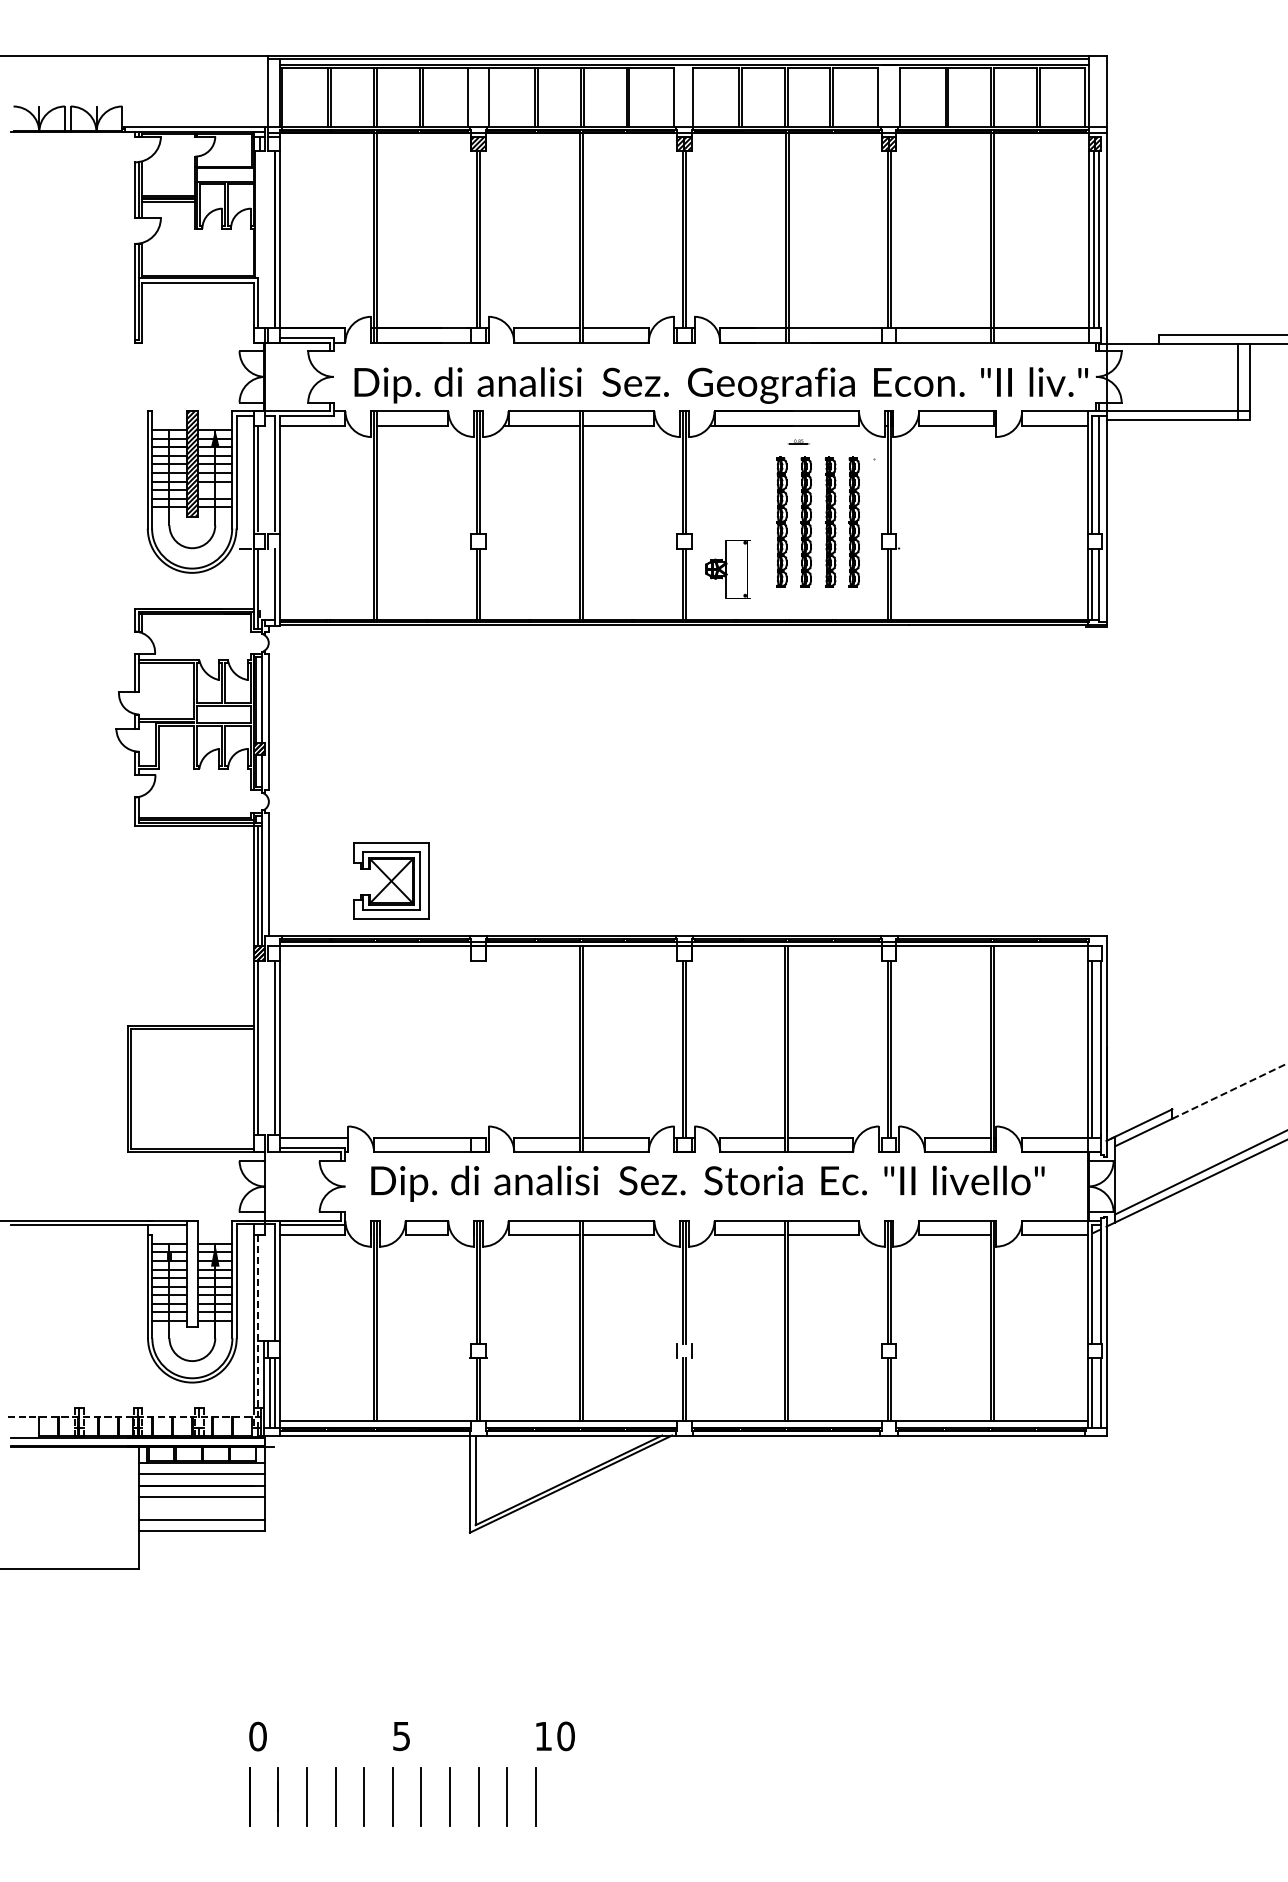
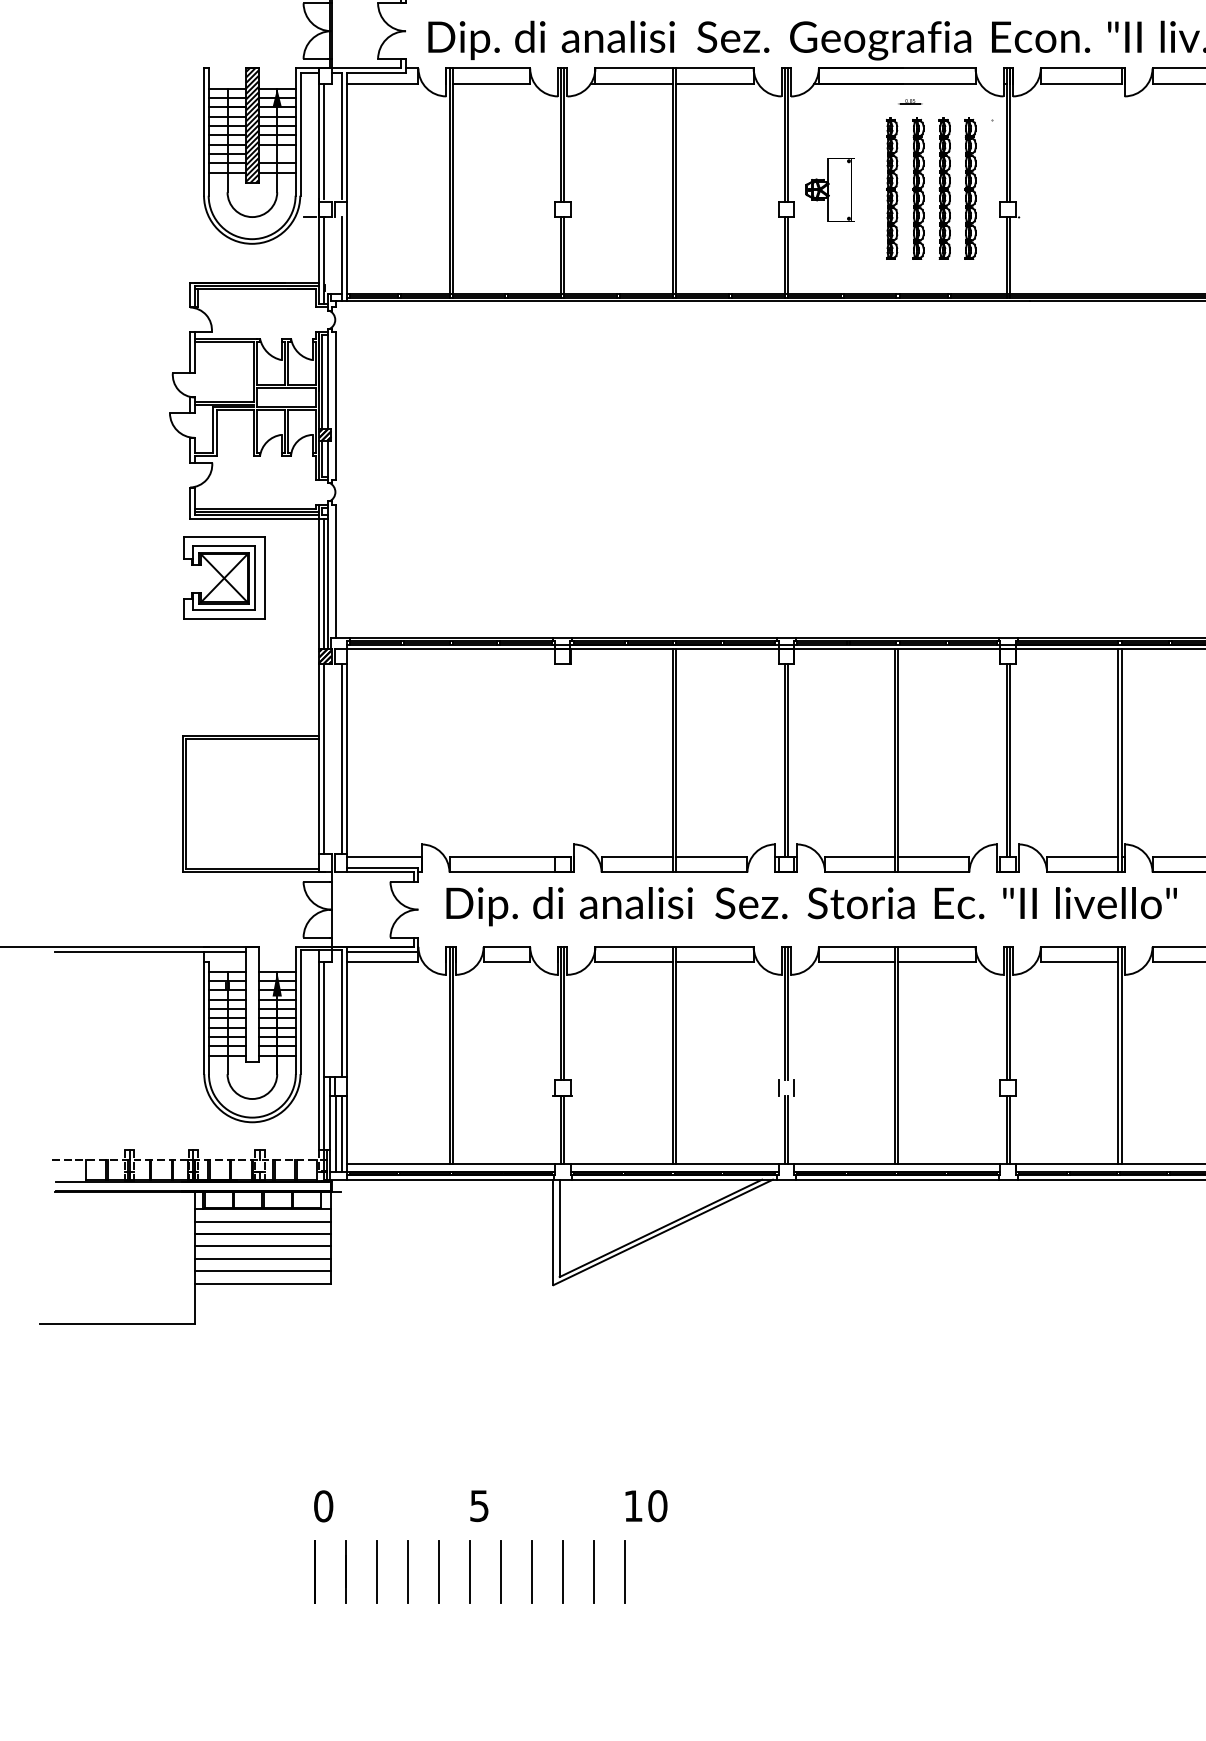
part: (727, 569) -> (829, 190), moved
part: (391, 880) -> (224, 577), moved
line: (258, 1331) -> (324, 1066), dashed -> solid
line: (202, 1508) -> (263, 1258), added

